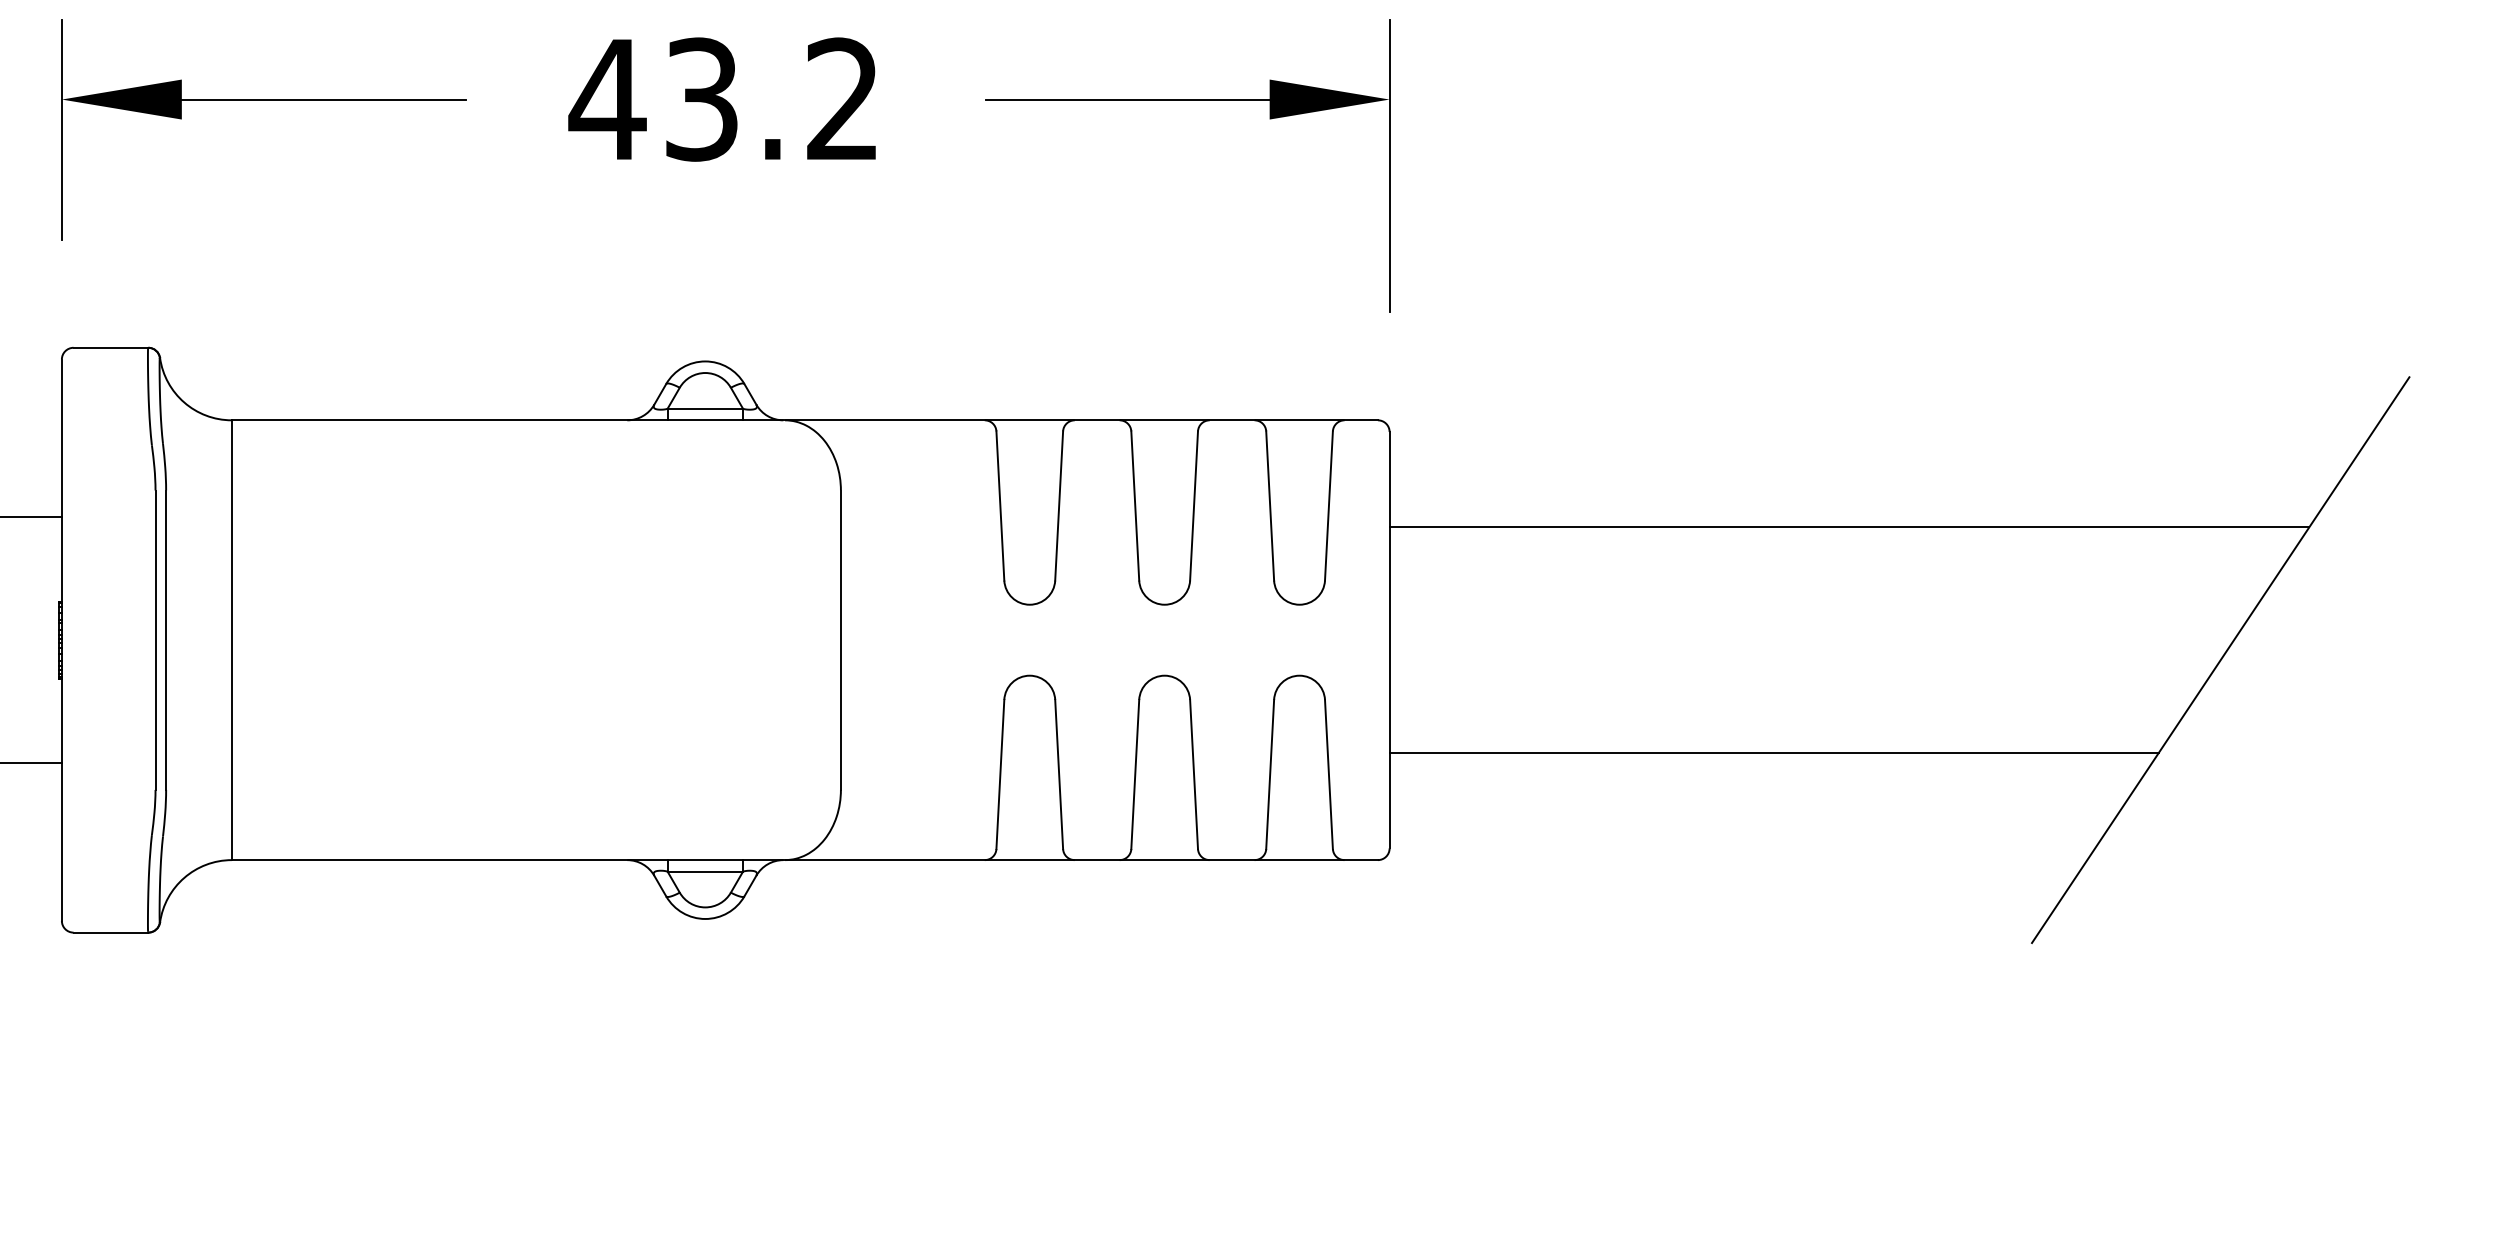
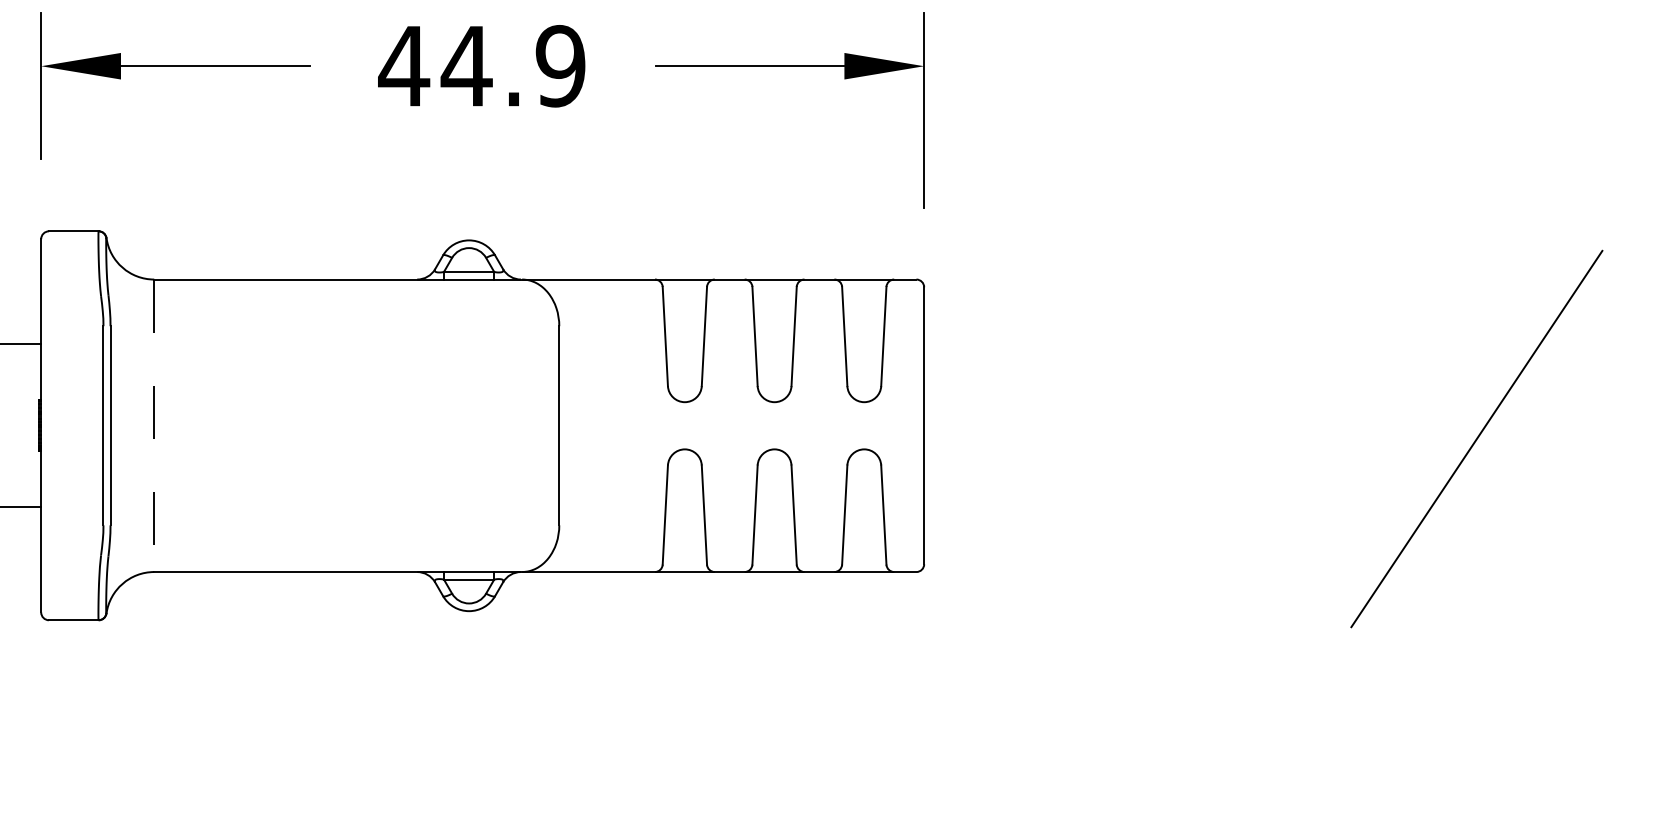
text: (770, 99) -> (512, 66), 43.2 -> 44.9
line: (1848, 527) -> (1229, 350), removed
line: (232, 641) -> (154, 426), solid -> dashed
line: (1773, 752) -> (1179, 500), removed

